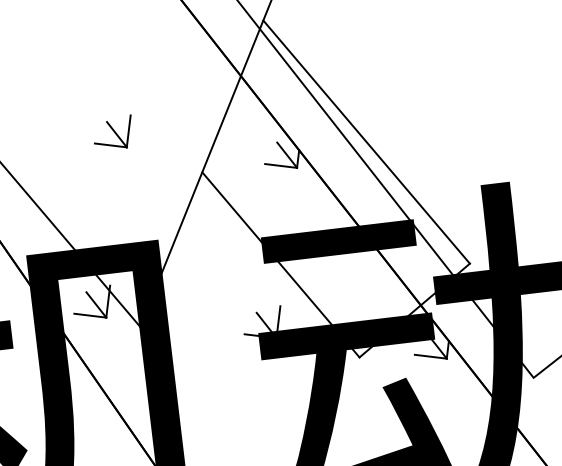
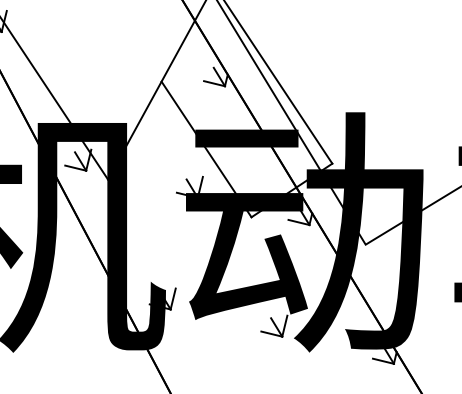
part: (113, 133) -> (105, 48), removed

